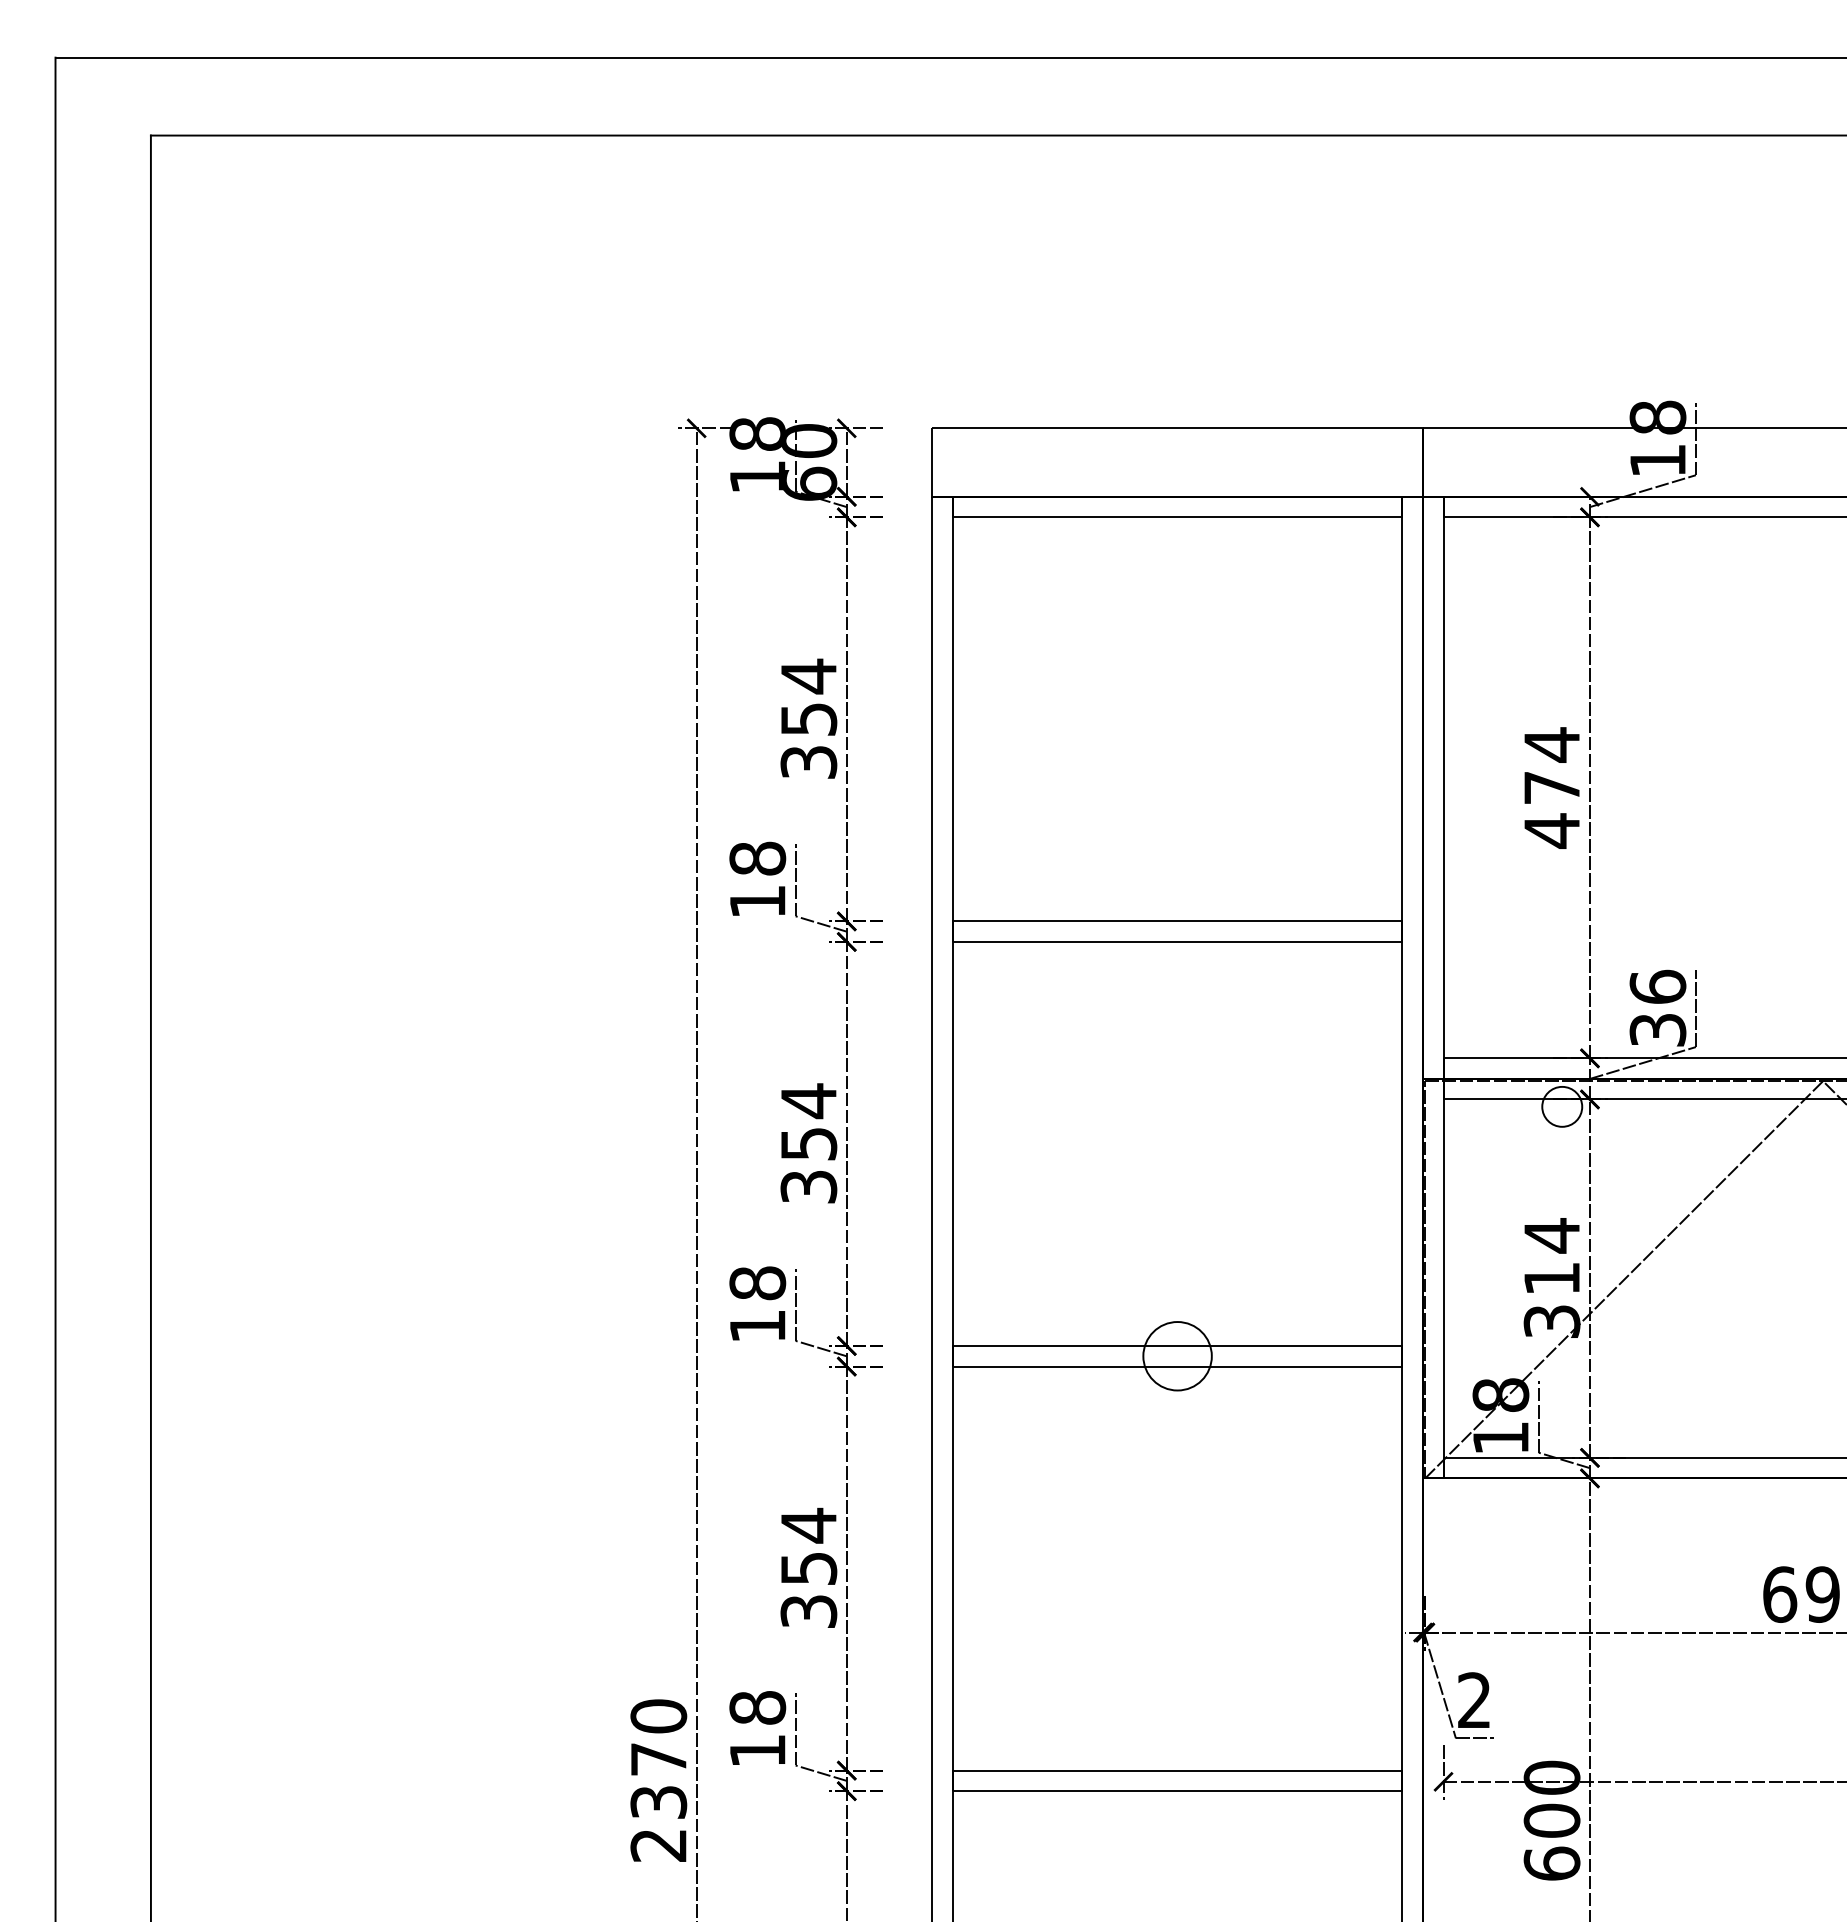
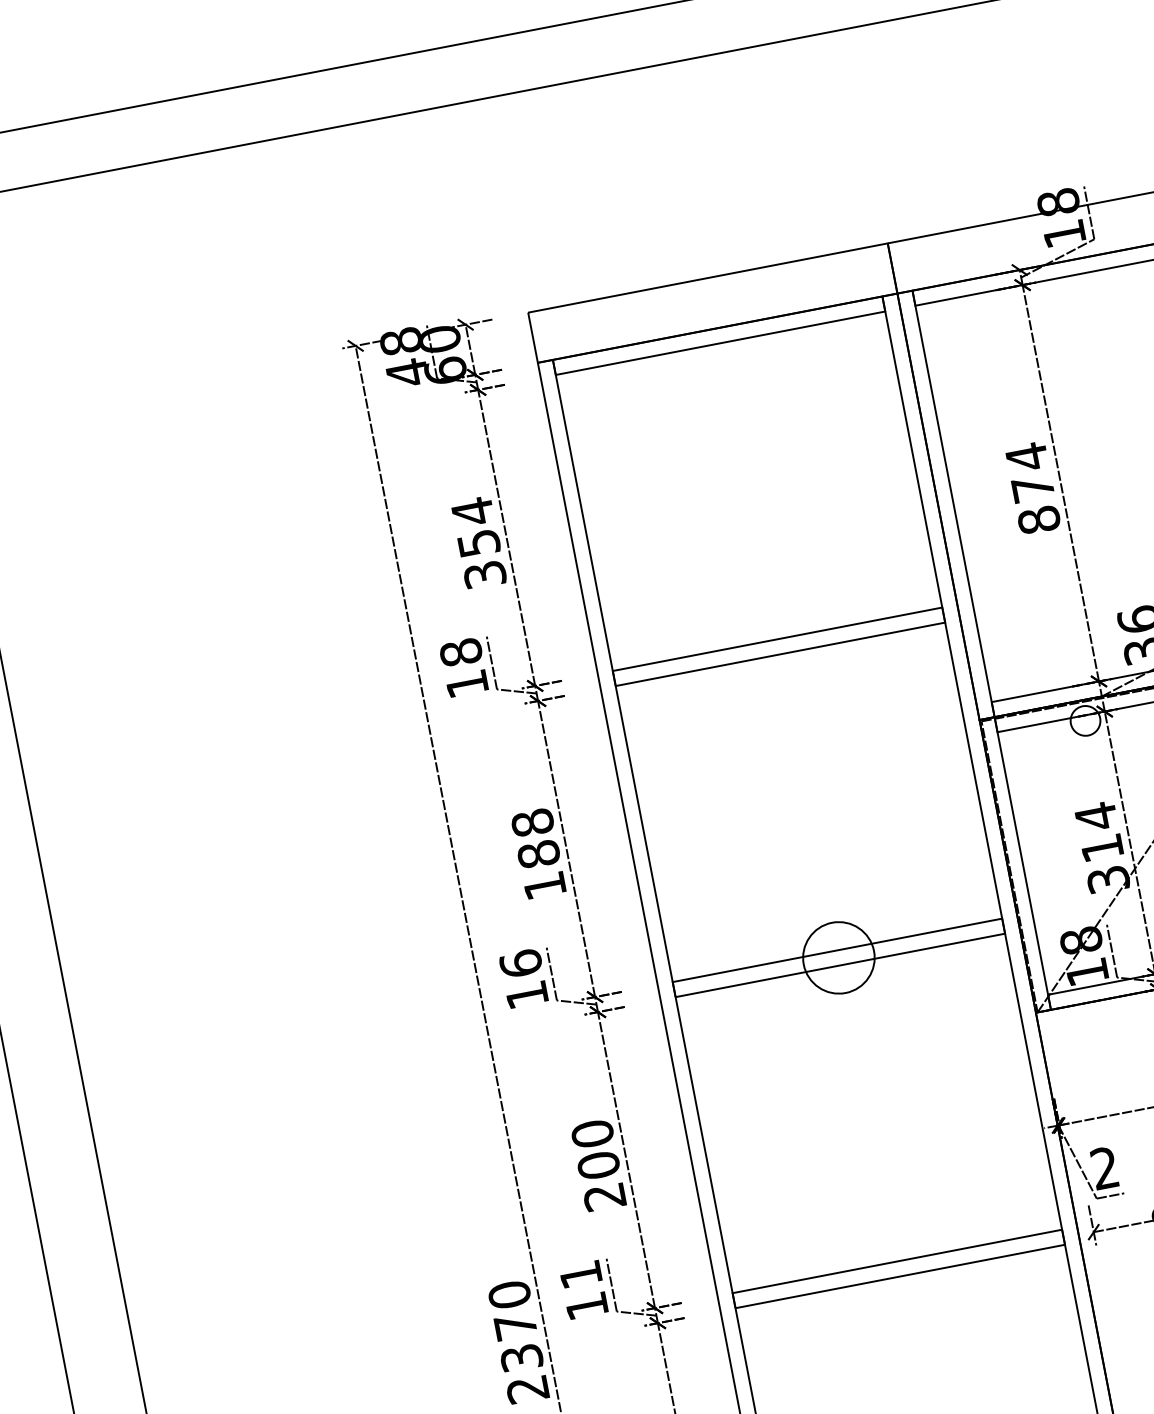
text: (757, 477) -> (407, 373), 18 -> 48
text: (1551, 830) -> (1038, 519), 474 -> 874
text: (808, 1143) -> (538, 854), 354 -> 188
text: (757, 1283) -> (520, 963), 18 -> 16
circle: (1177, 1356) -> (838, 958), size x1.4
text: (808, 1567) -> (598, 1164), 354 -> 200
text: (757, 1707) -> (580, 1274), 18 -> 11

